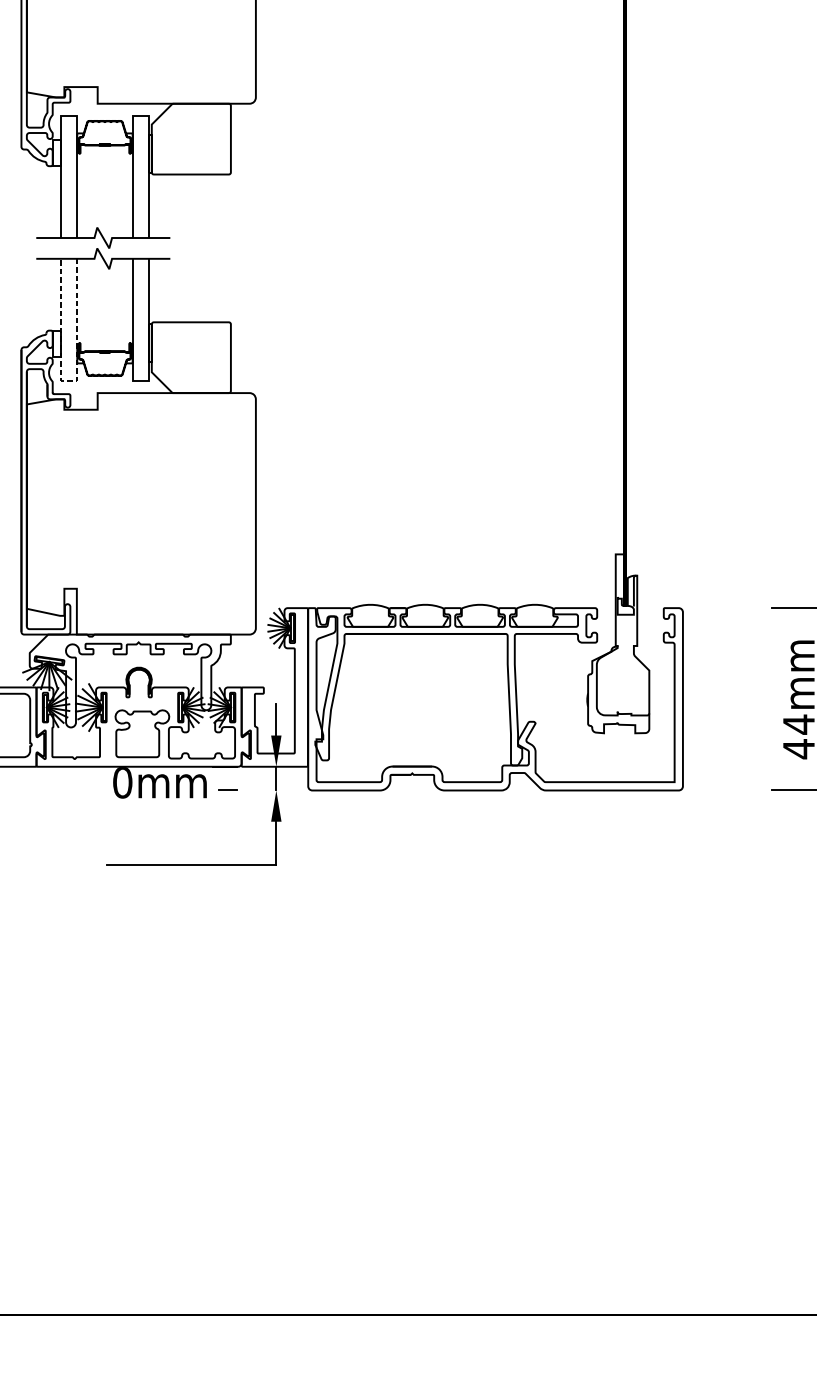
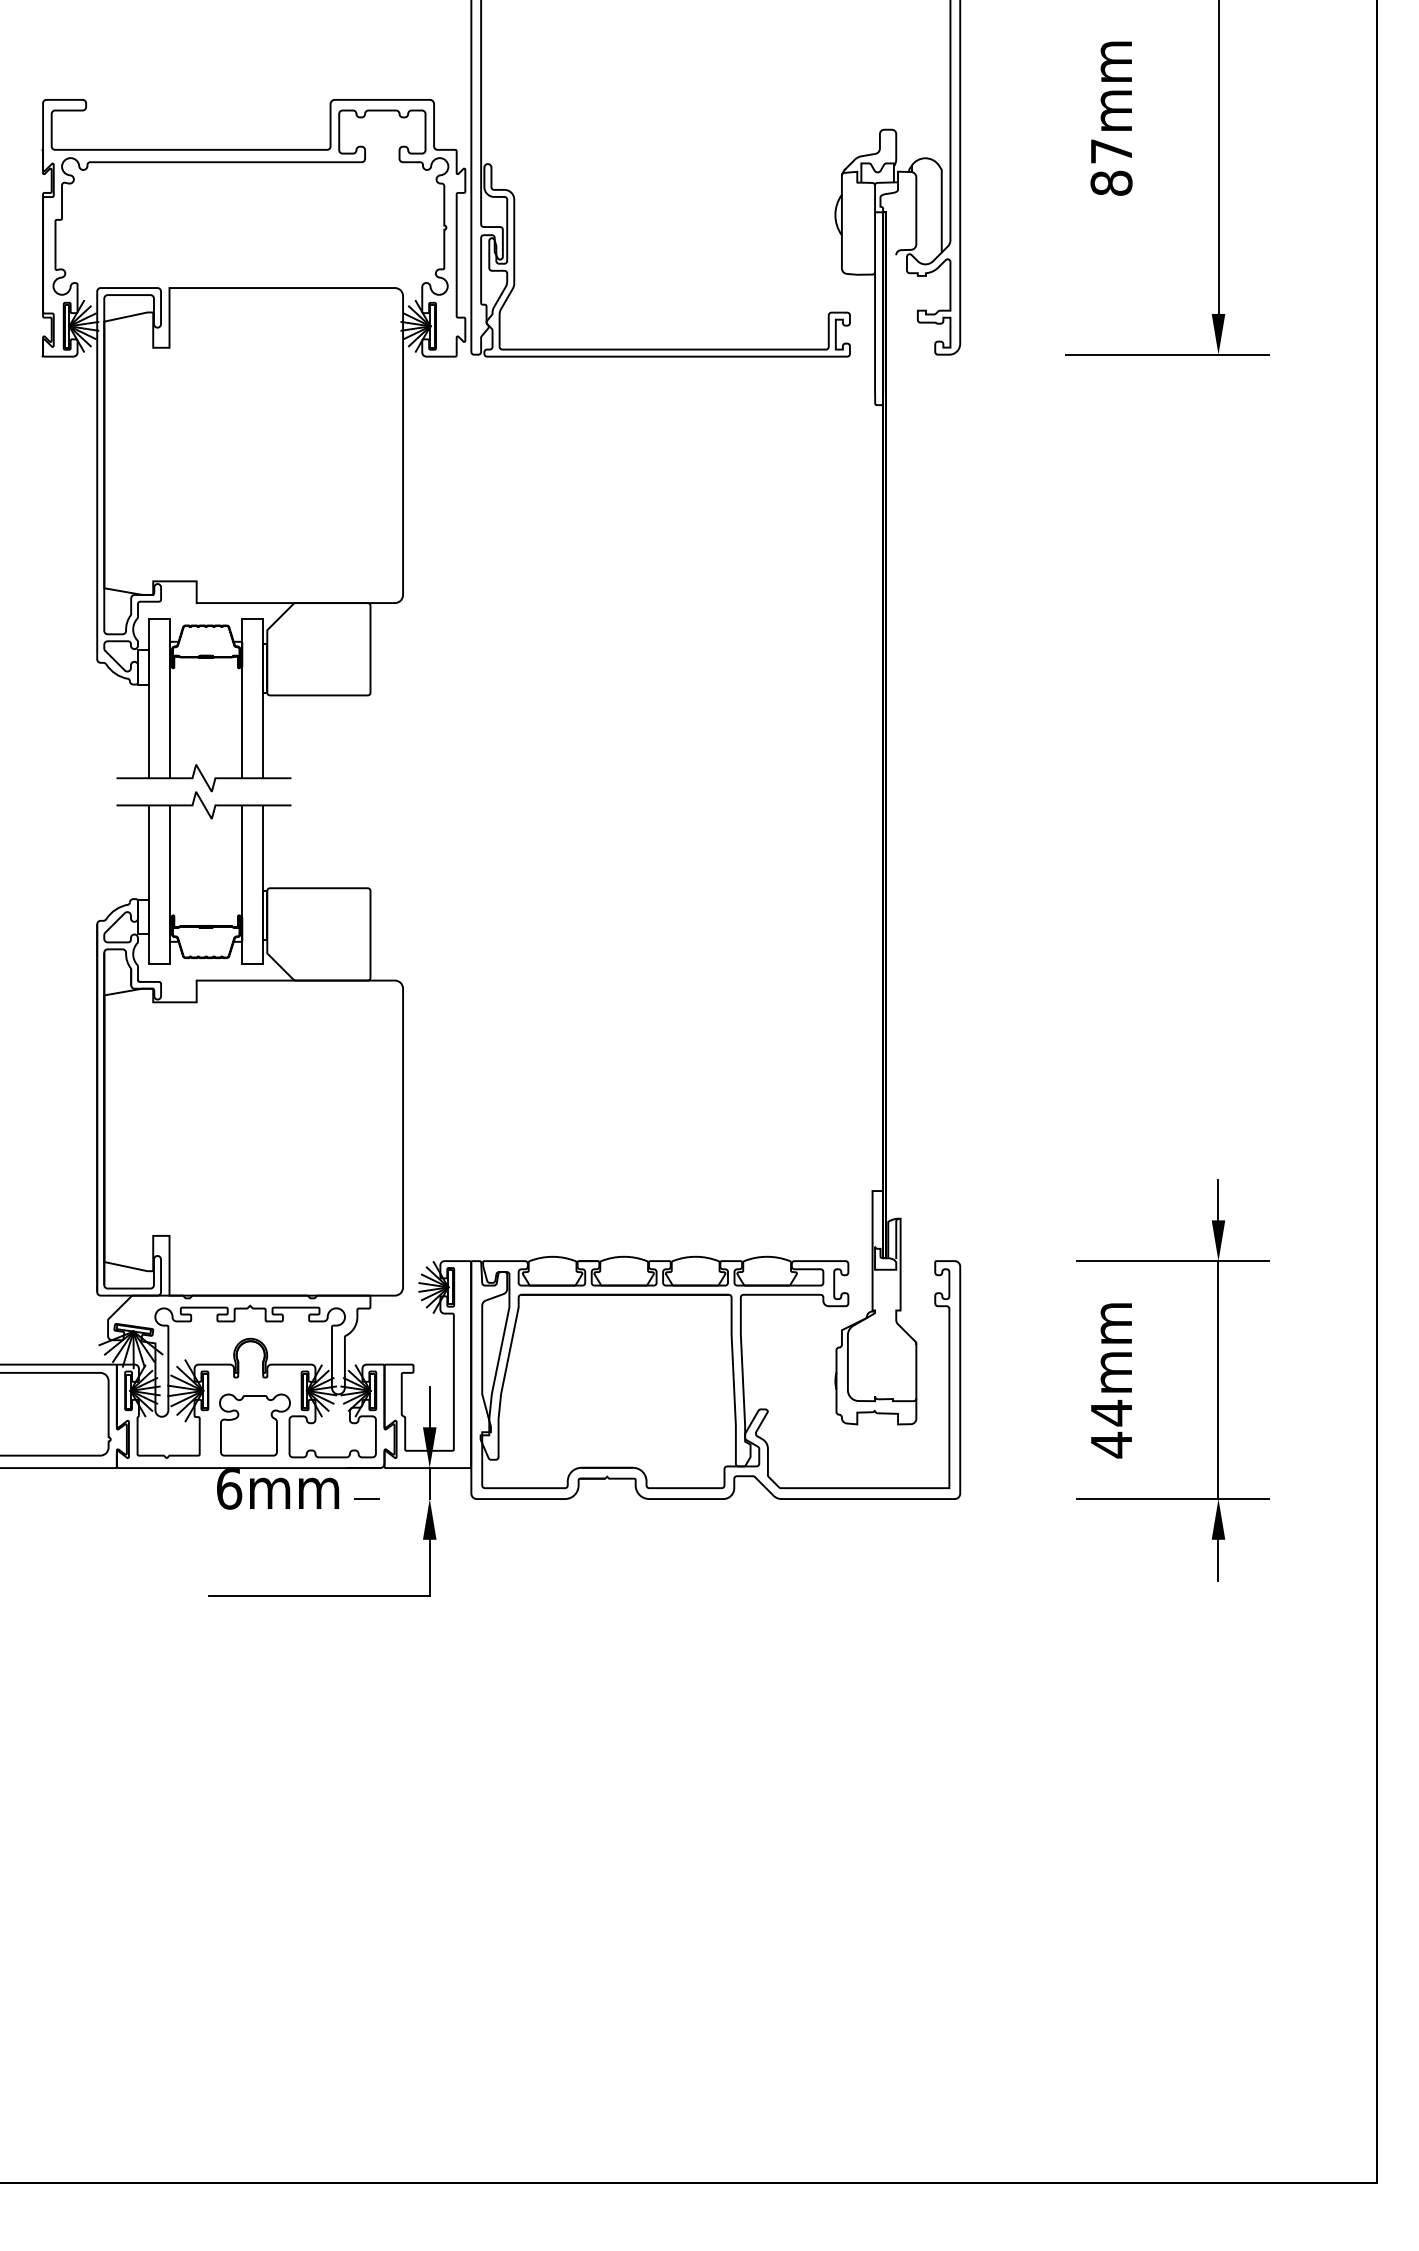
line: (69, 380) -> (159, 964), dashed -> solid
text: (122, 783) -> (229, 1489), 0mm -> 6mm

